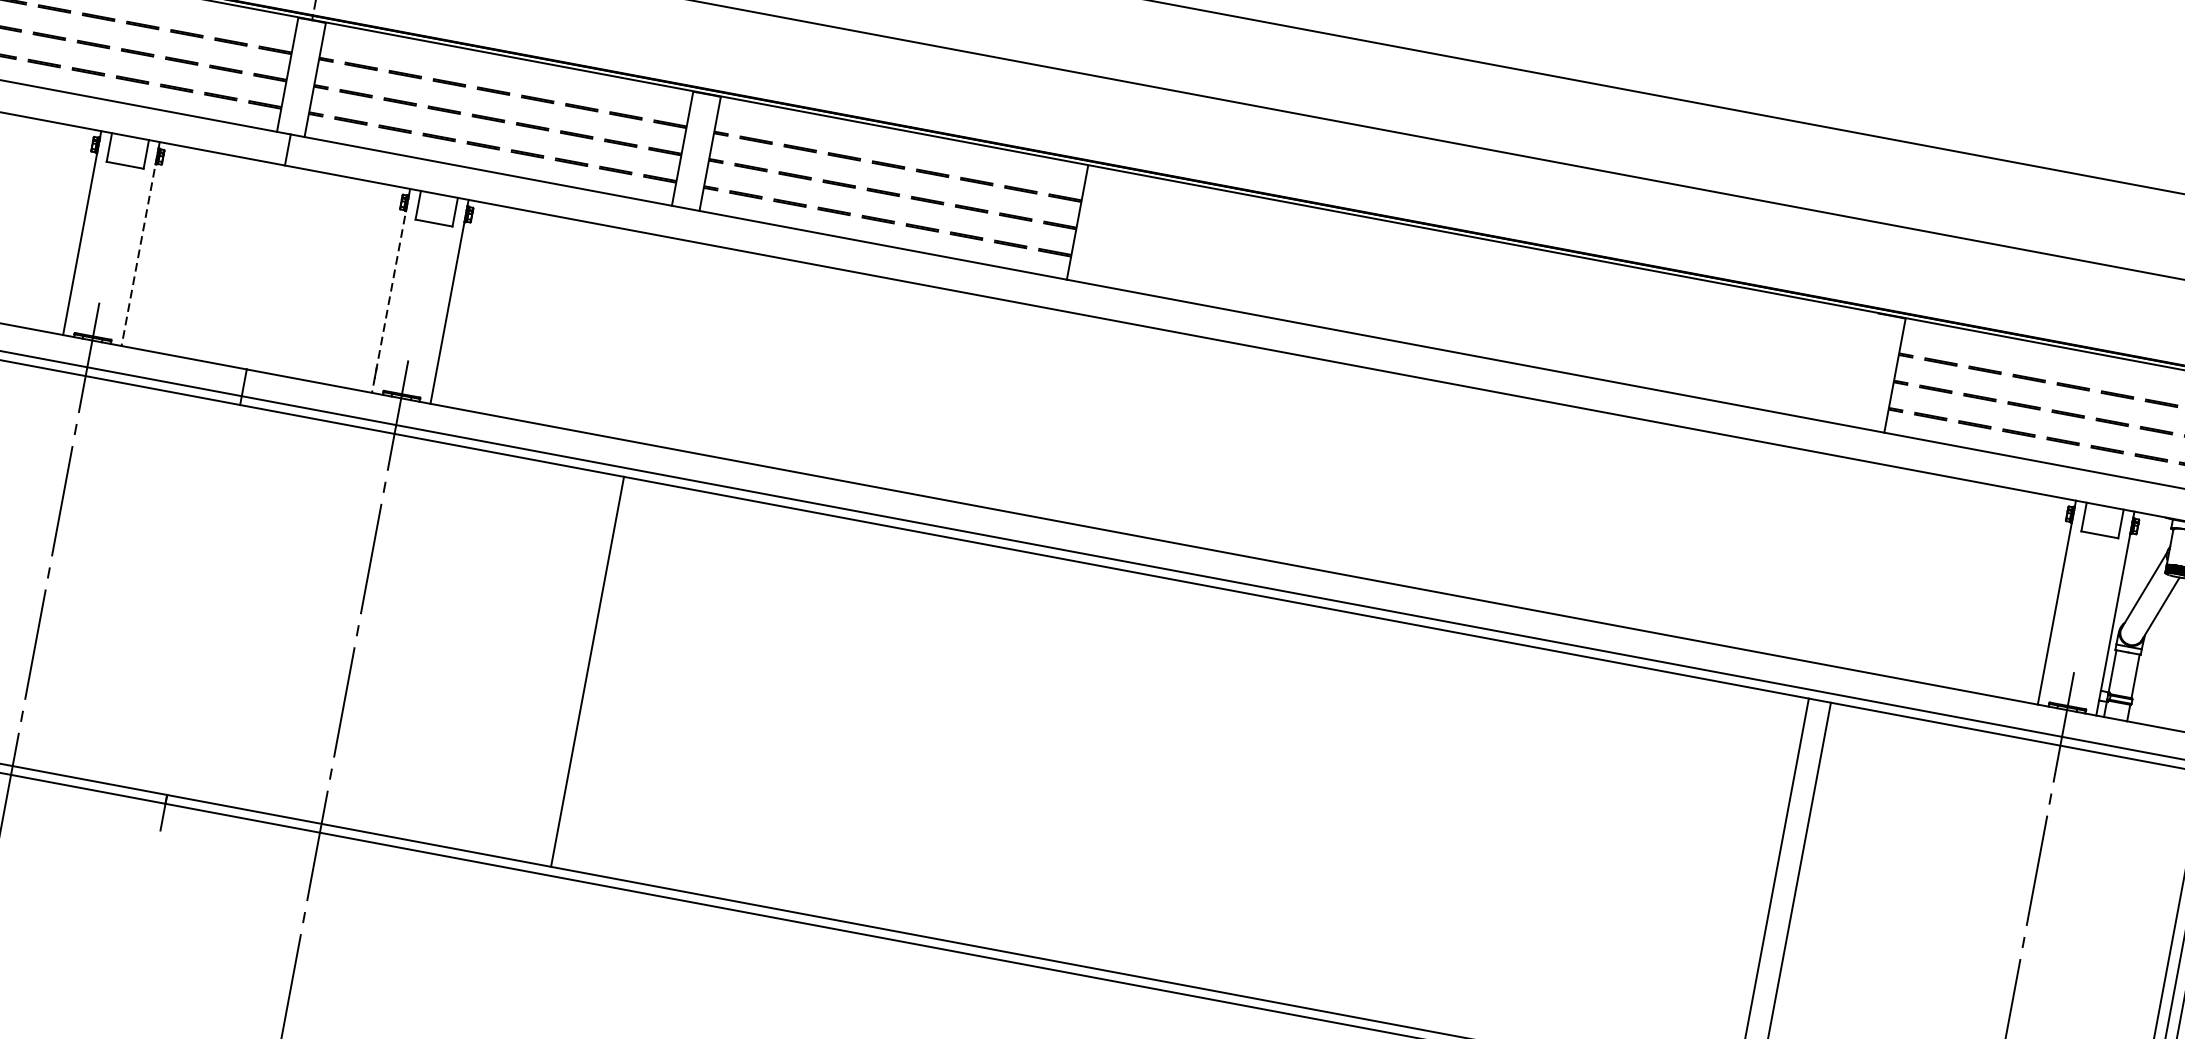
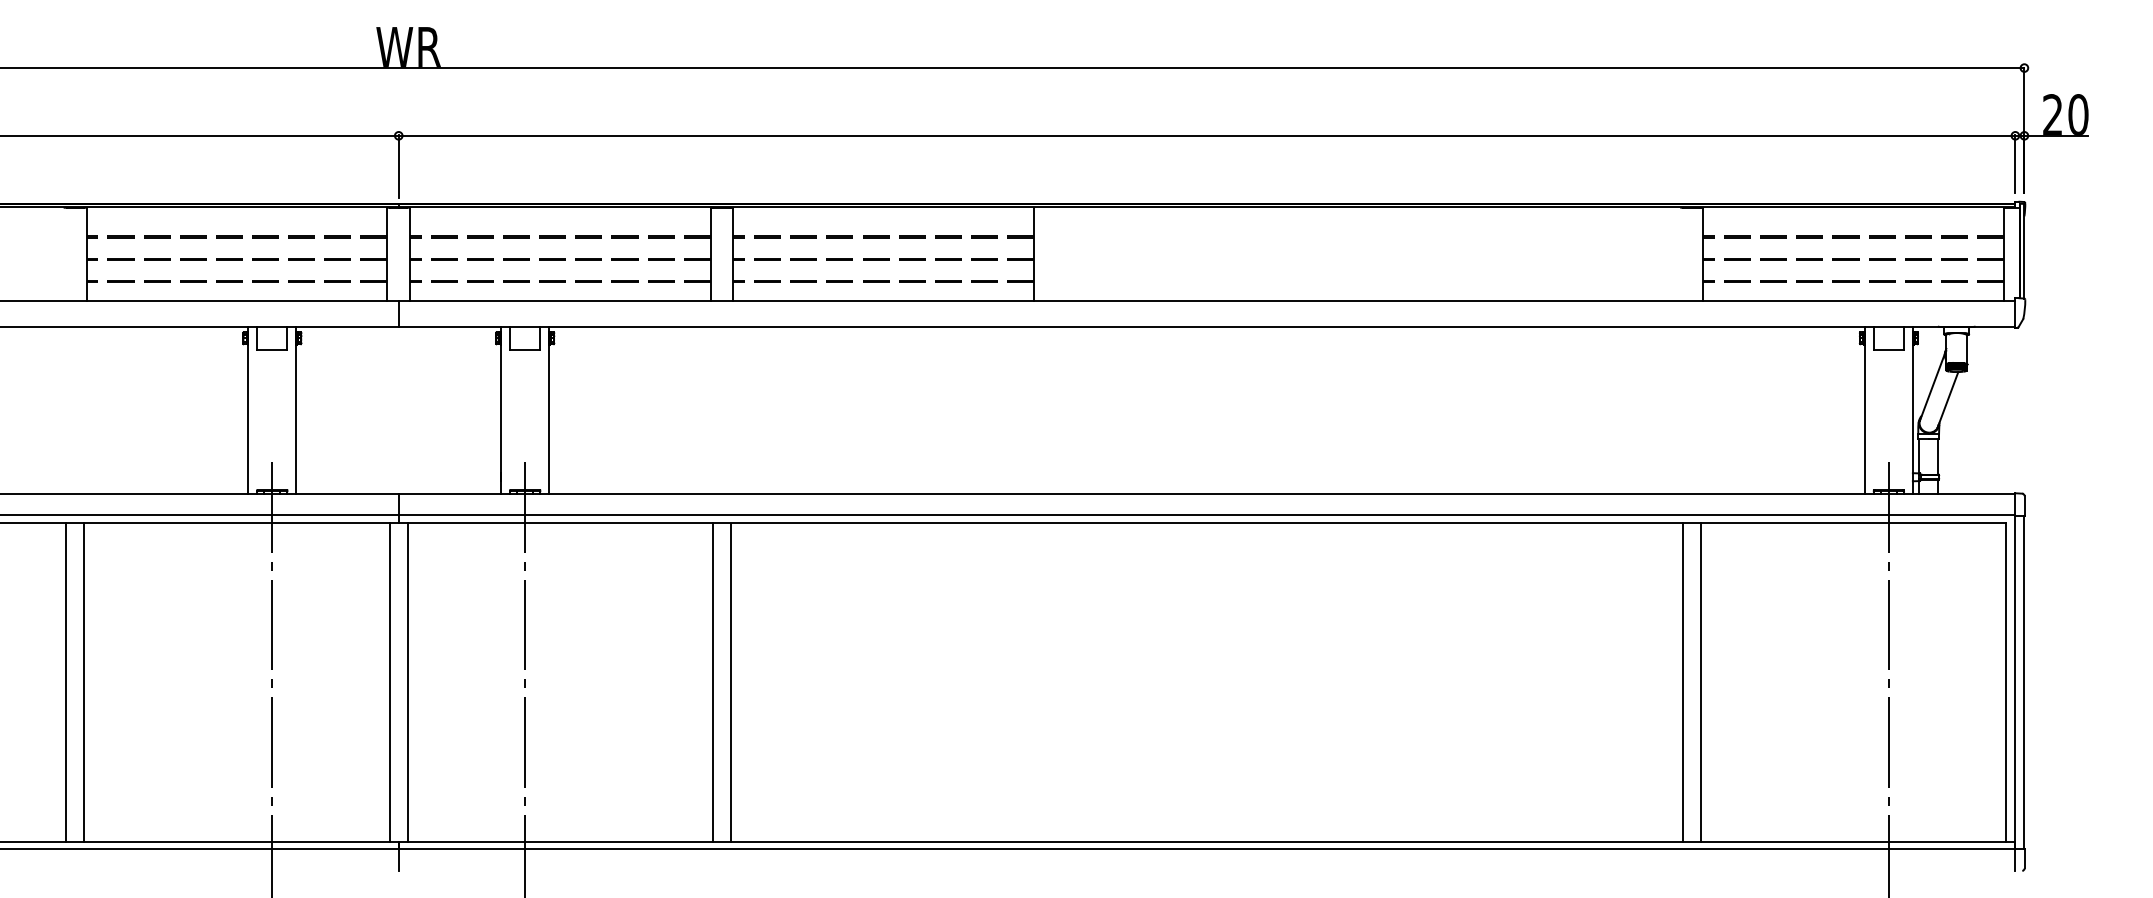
line: (140, 244) -> (296, 410), dashed -> solid
line: (391, 291) -> (501, 410), dashed -> solid
line: (192, 596) -> (389, 681), added
line: (214, 601) -> (407, 681), added
line: (610, 676) -> (731, 682), added

